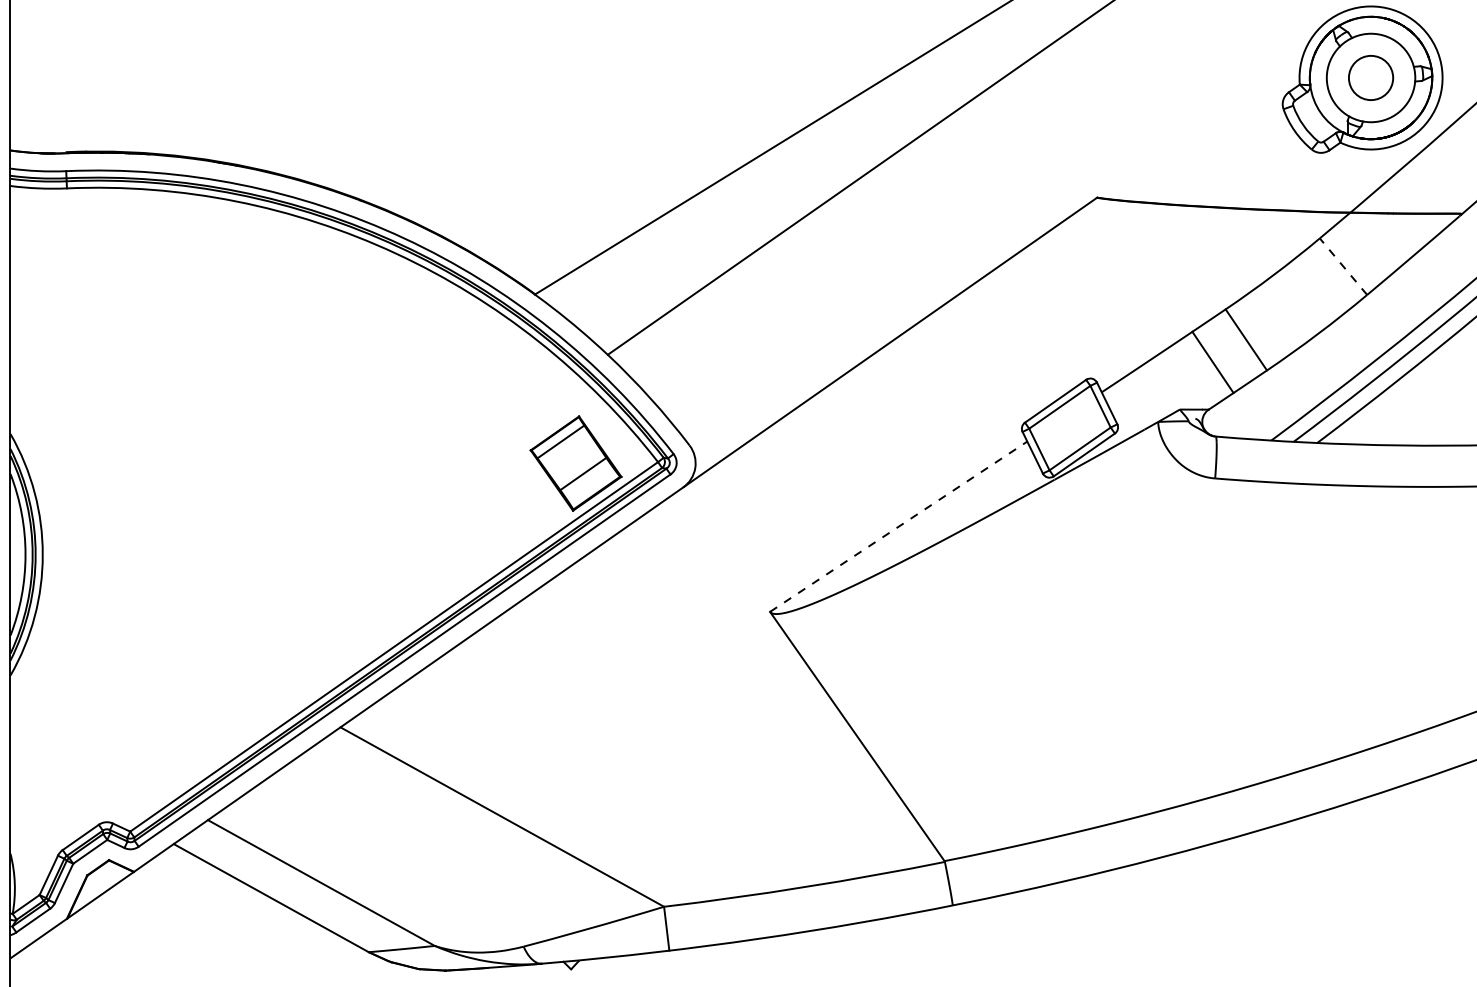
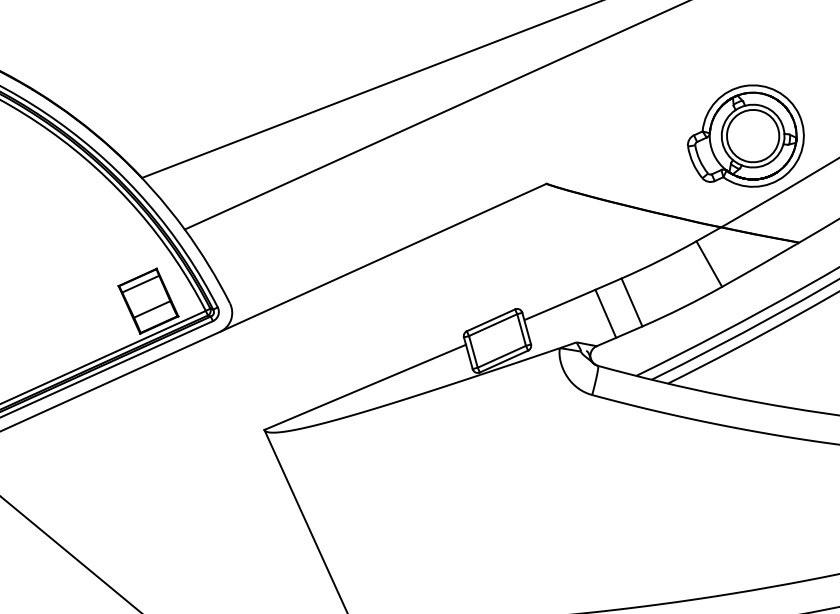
circle: (1370, 77) -> (752, 135), size x1.67
line: (1343, 266) -> (709, 263), dashed -> solid
line: (899, 526) -> (365, 387), dashed -> solid

